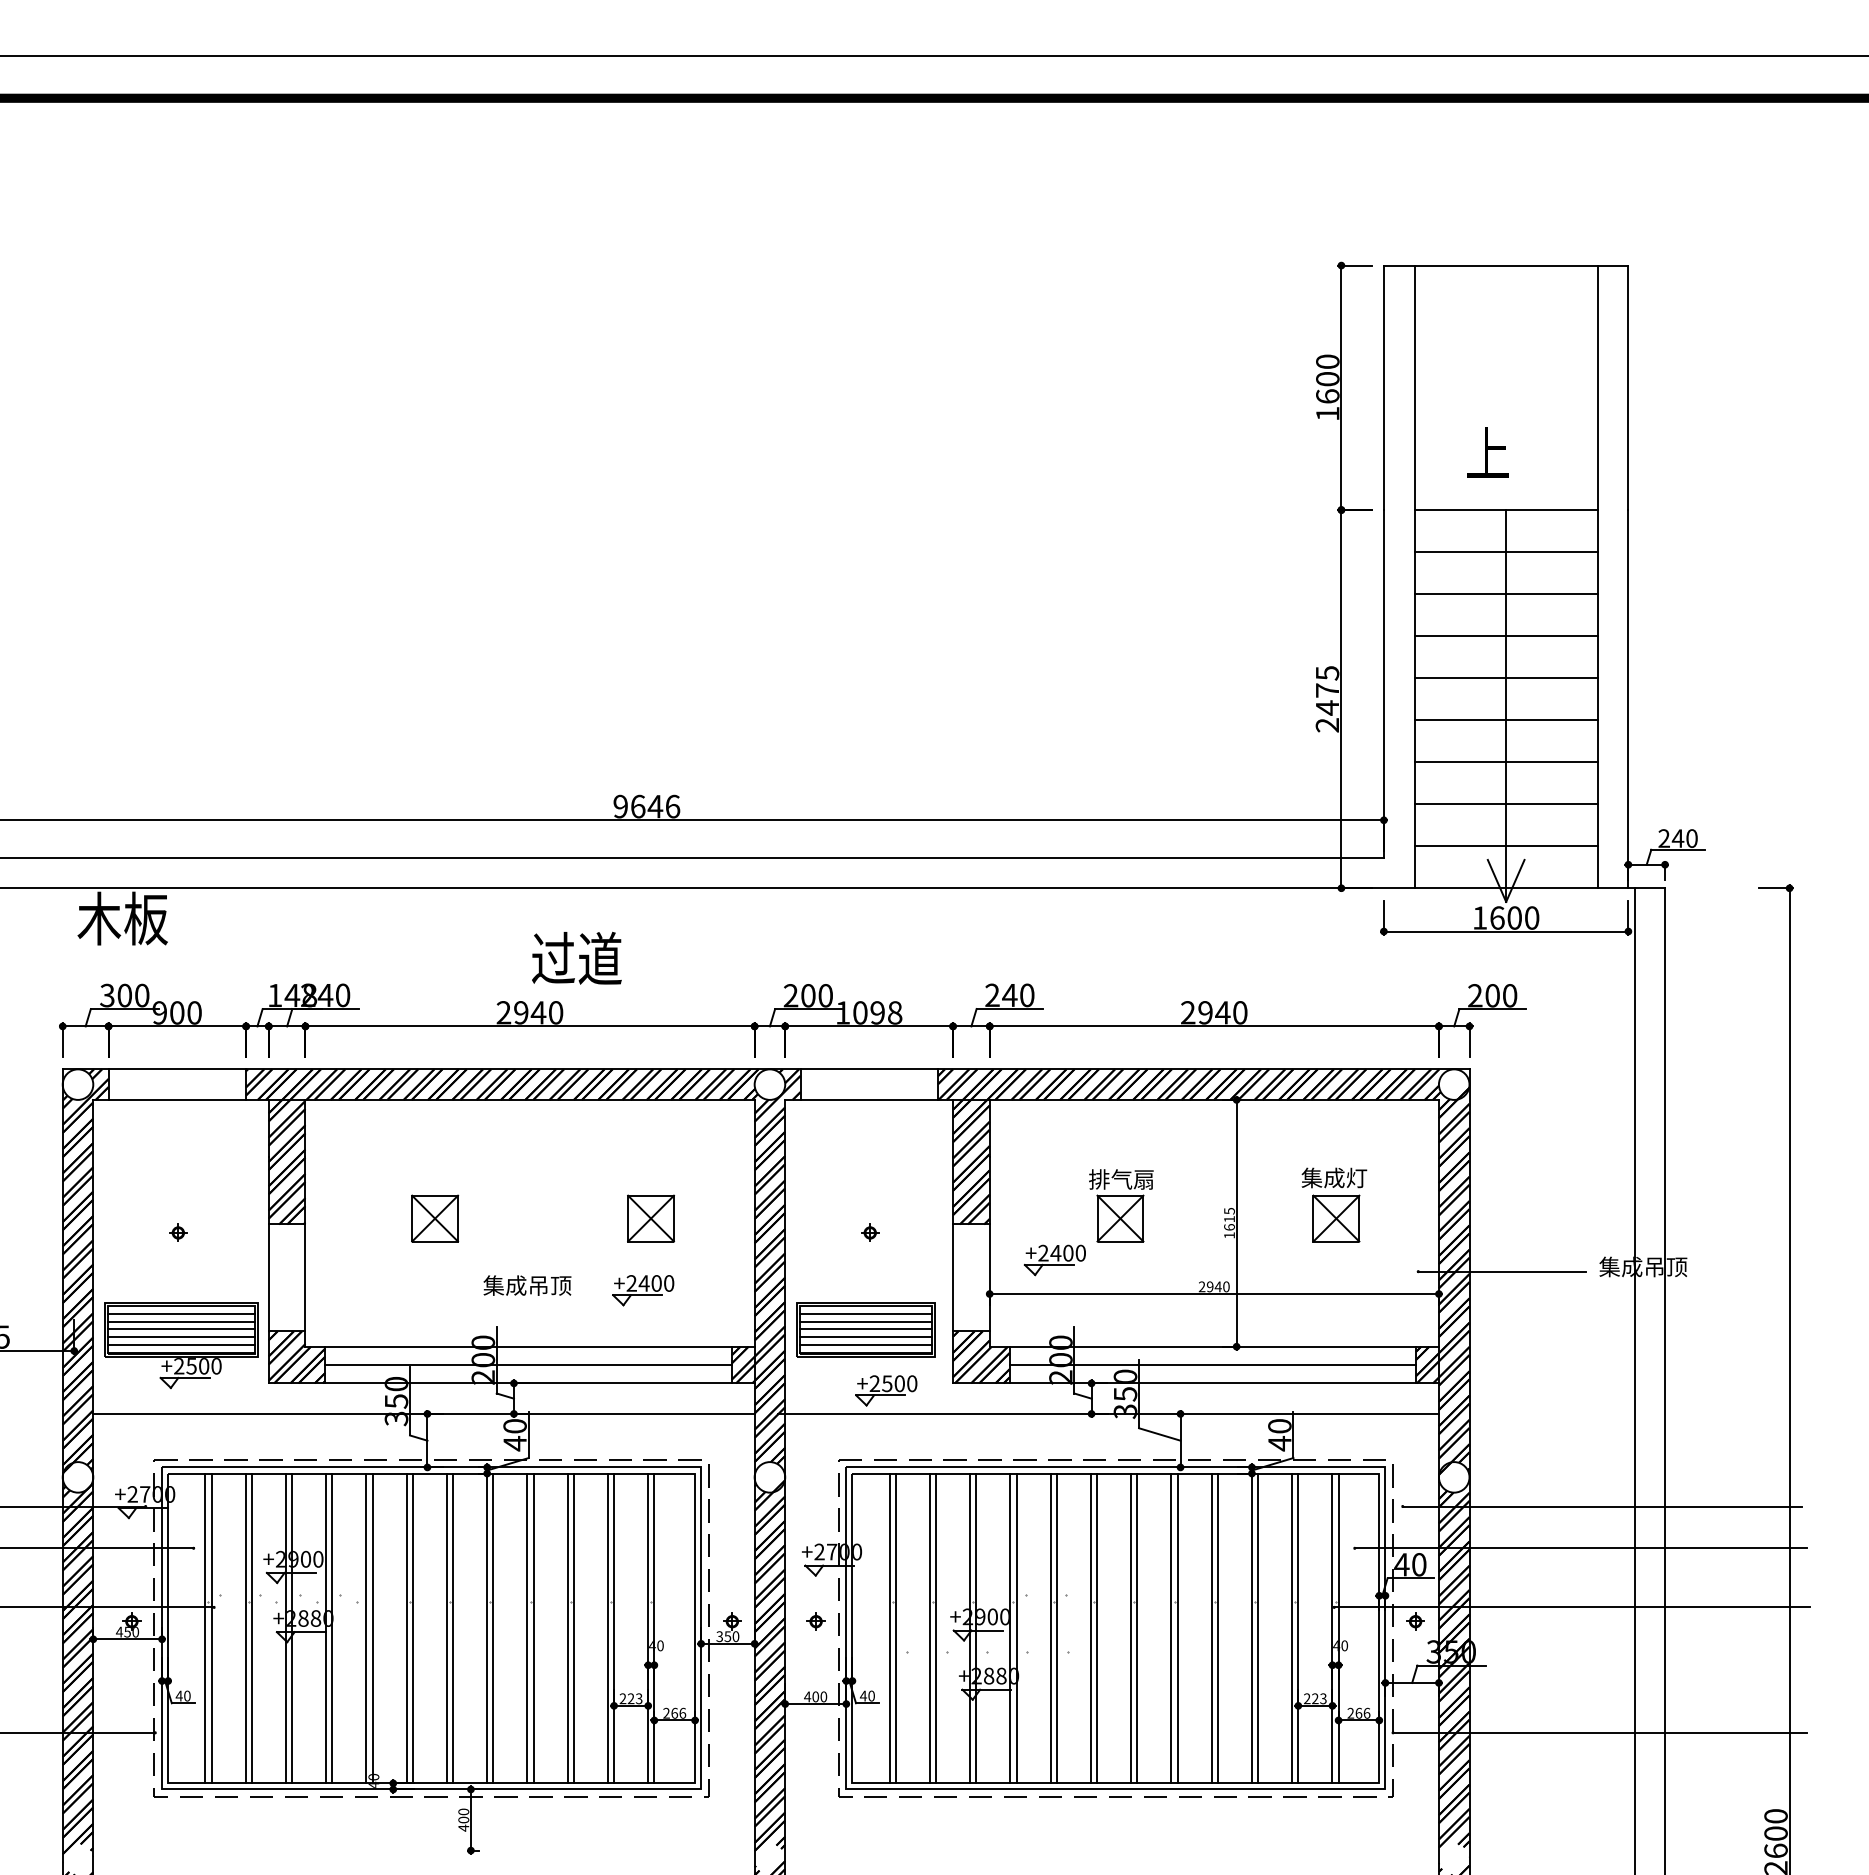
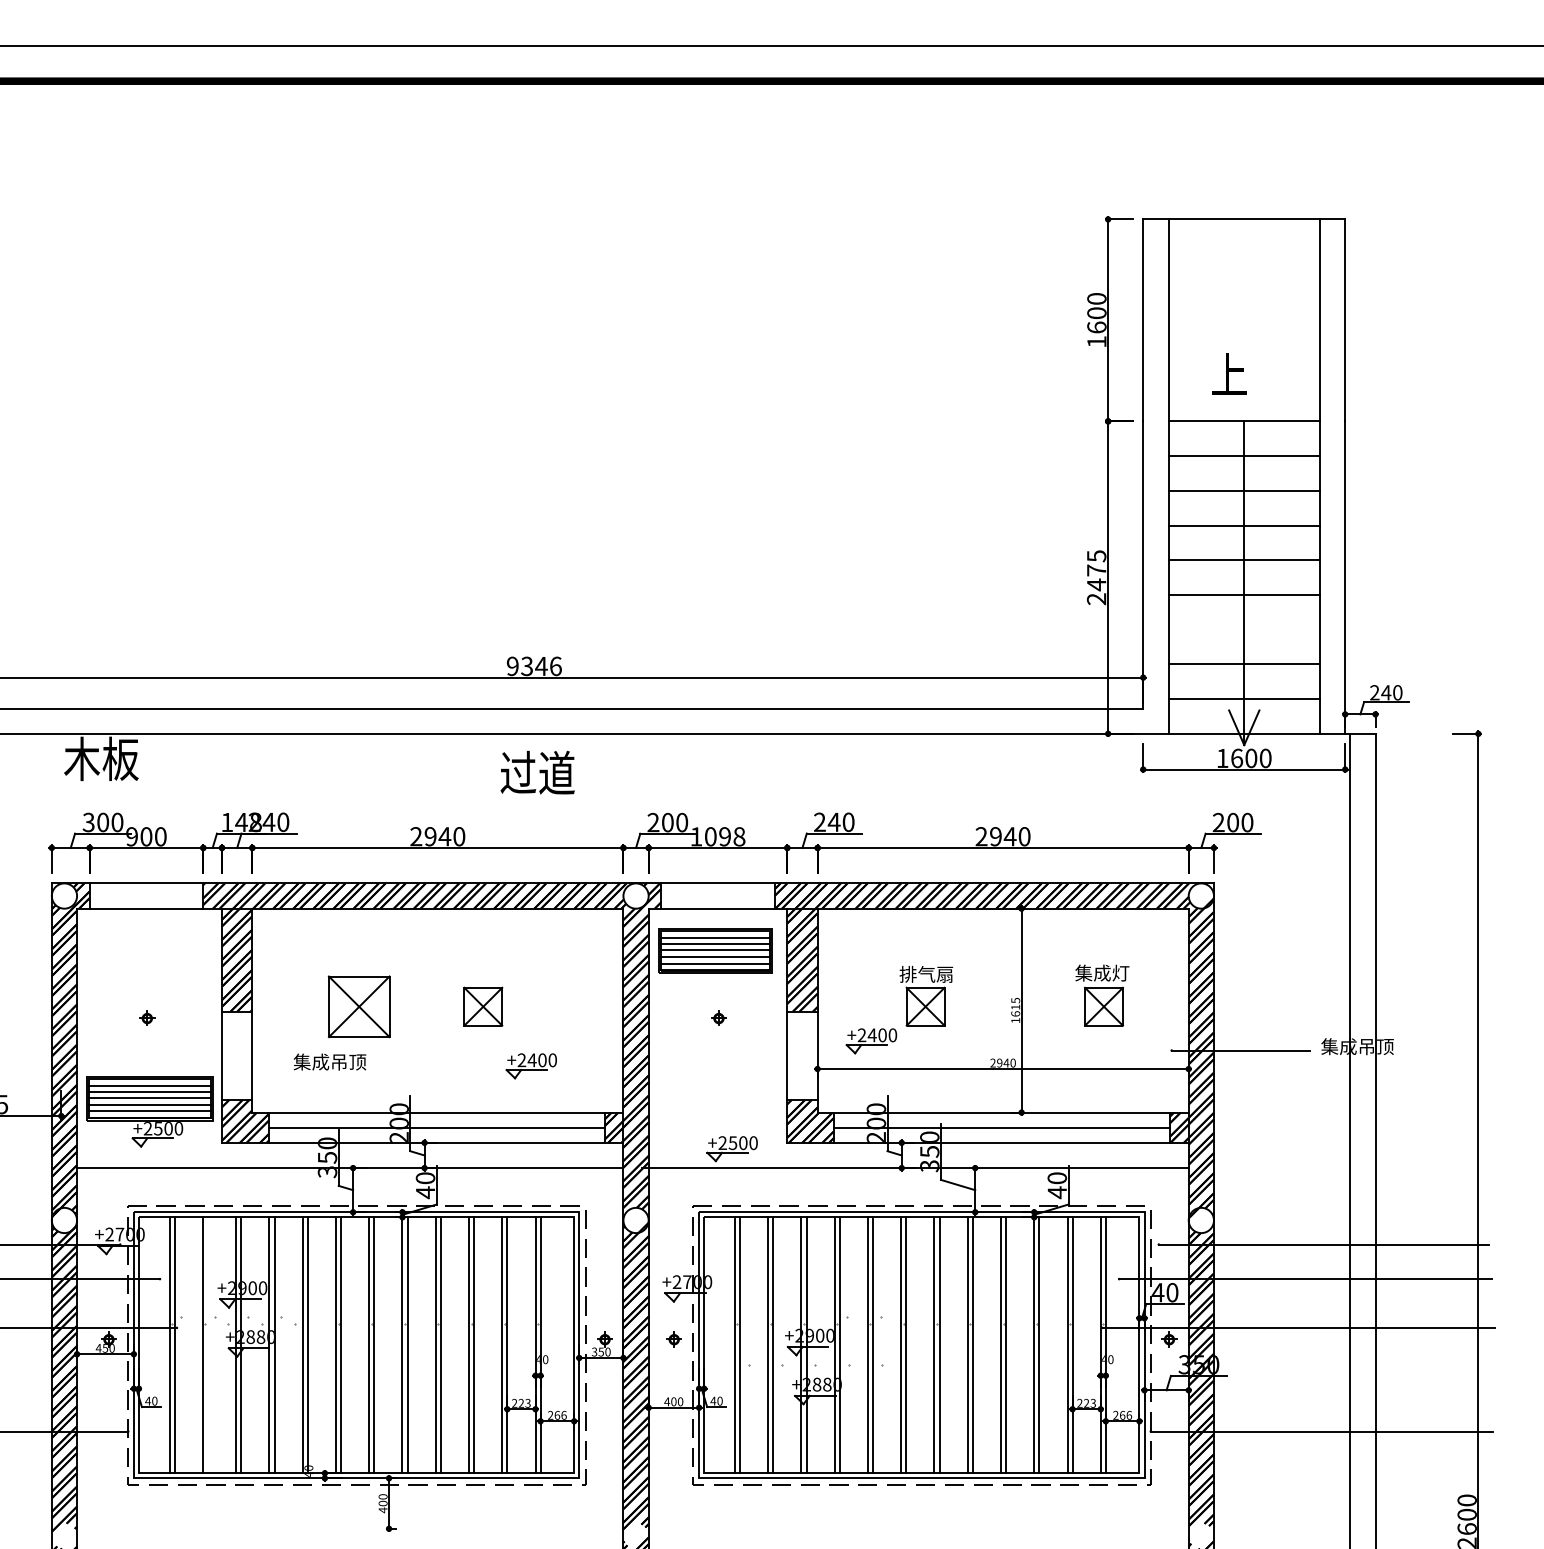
line: (1505, 762) -> (1243, 629), removed
text: (637, 806) -> (526, 666), 9646 -> 9346
text: (576, 957) -> (537, 772), moved
part: (435, 1218) -> (359, 1006), size x1.6
part: (650, 1218) -> (482, 1006), moved
text: (527, 1285) -> (330, 1061), moved
part: (865, 1329) -> (714, 950), moved
line: (251, 1628) -> (207, 1345), removed

